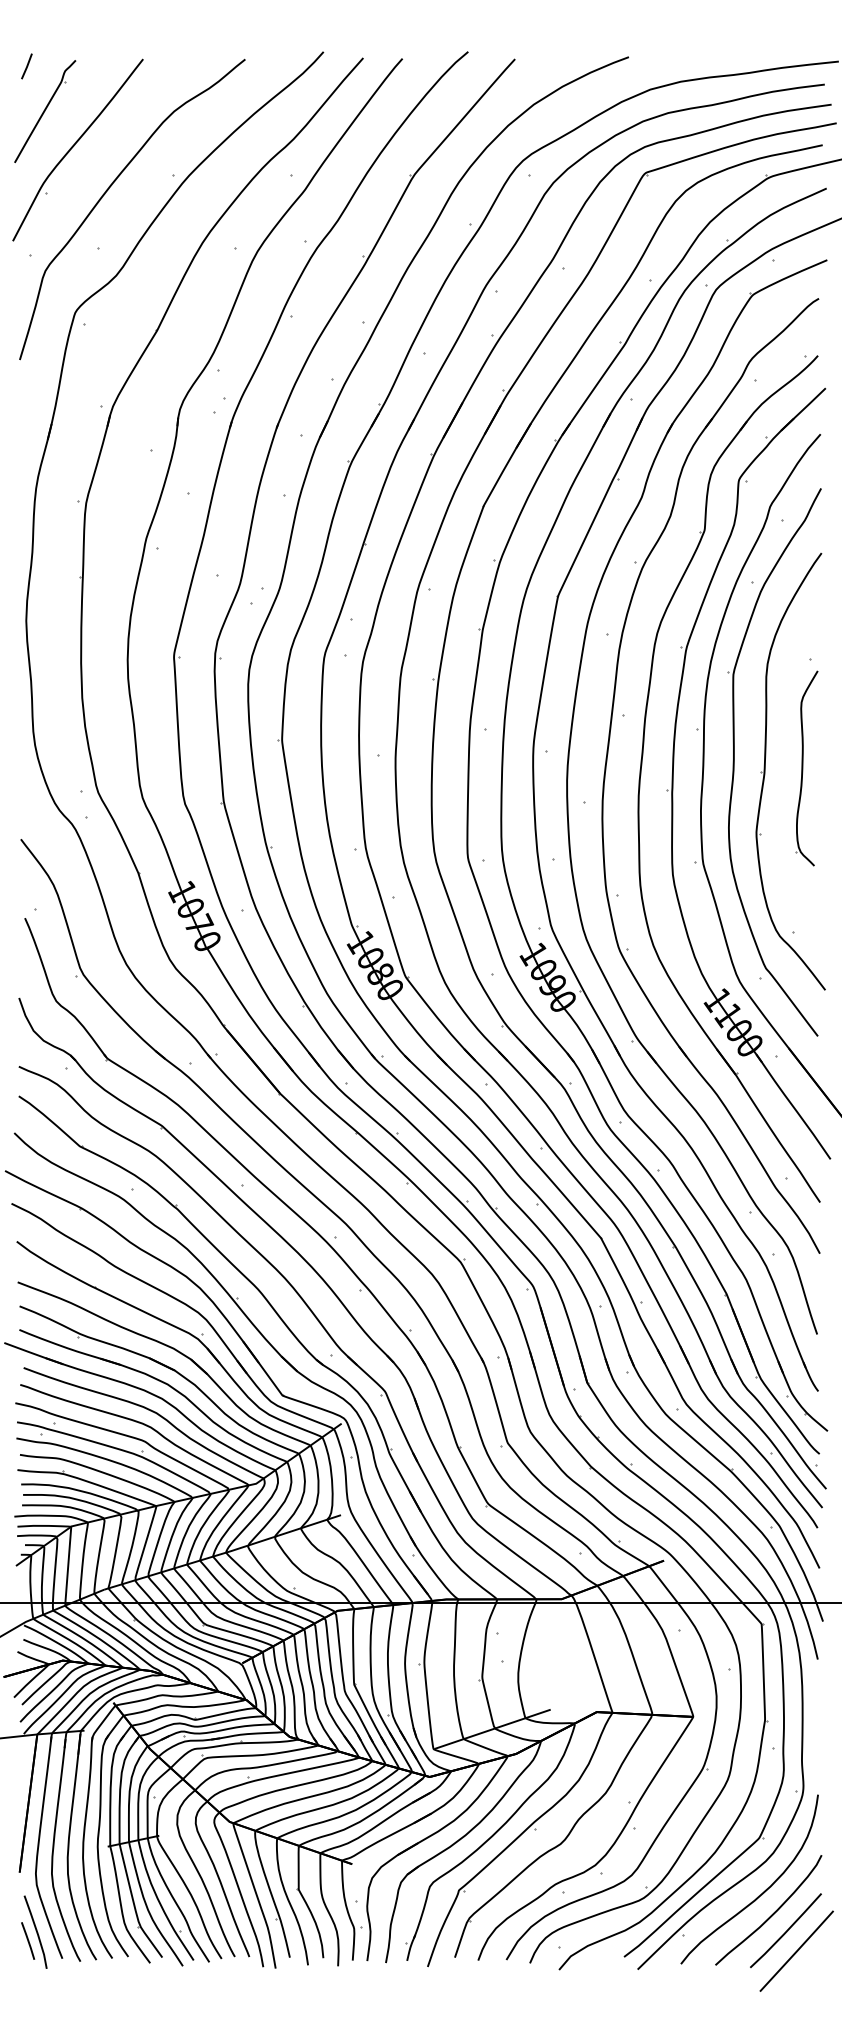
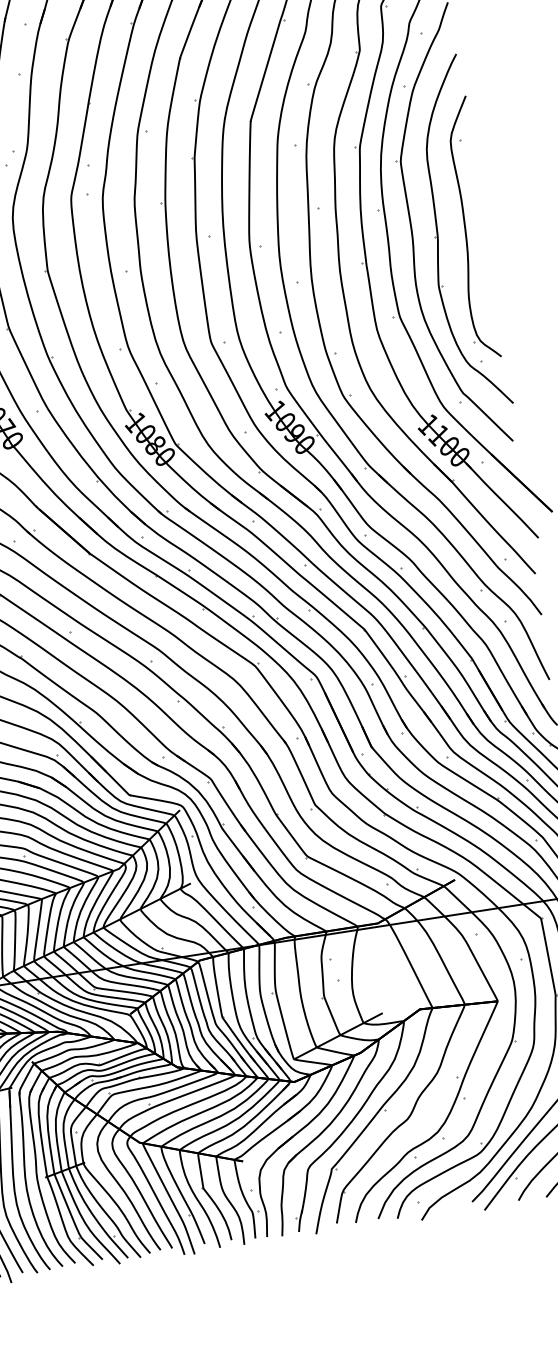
part: (806, 768) -> (470, 228), size x1.67

